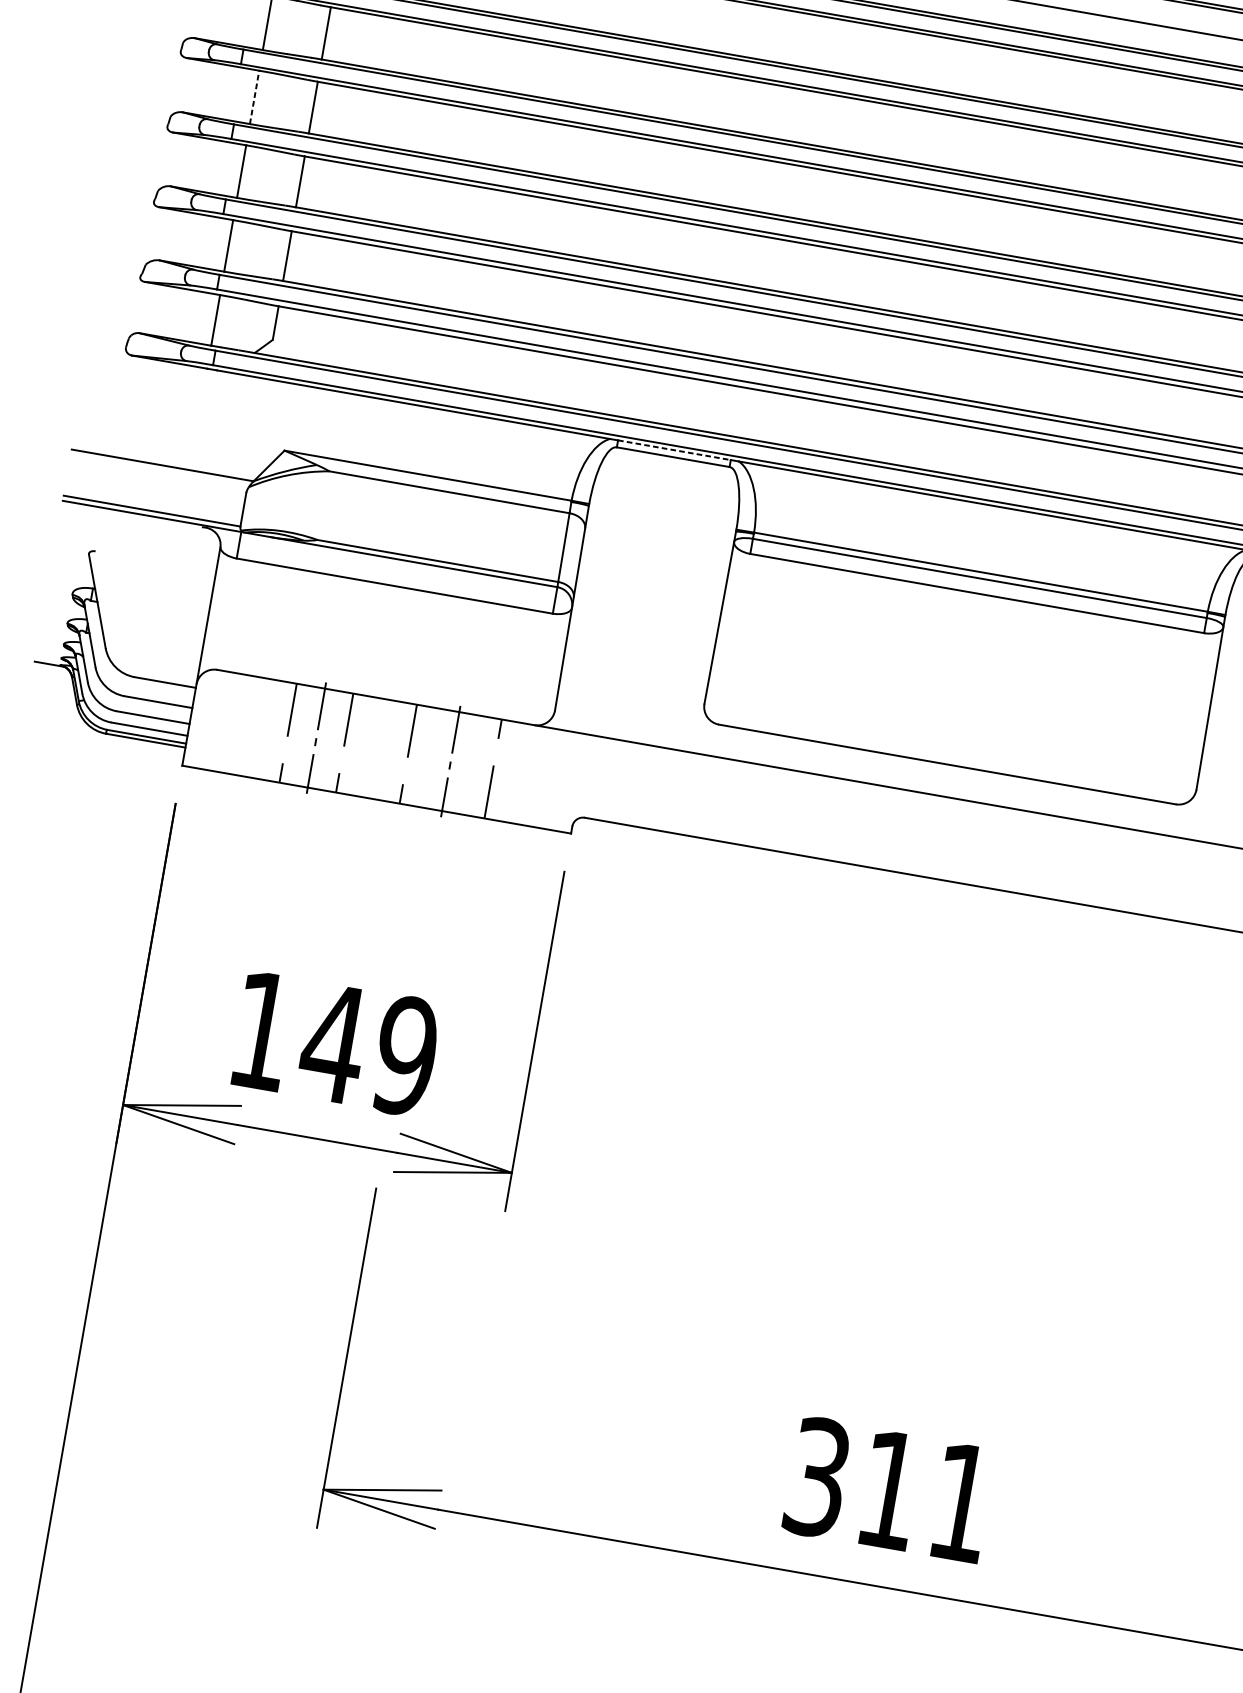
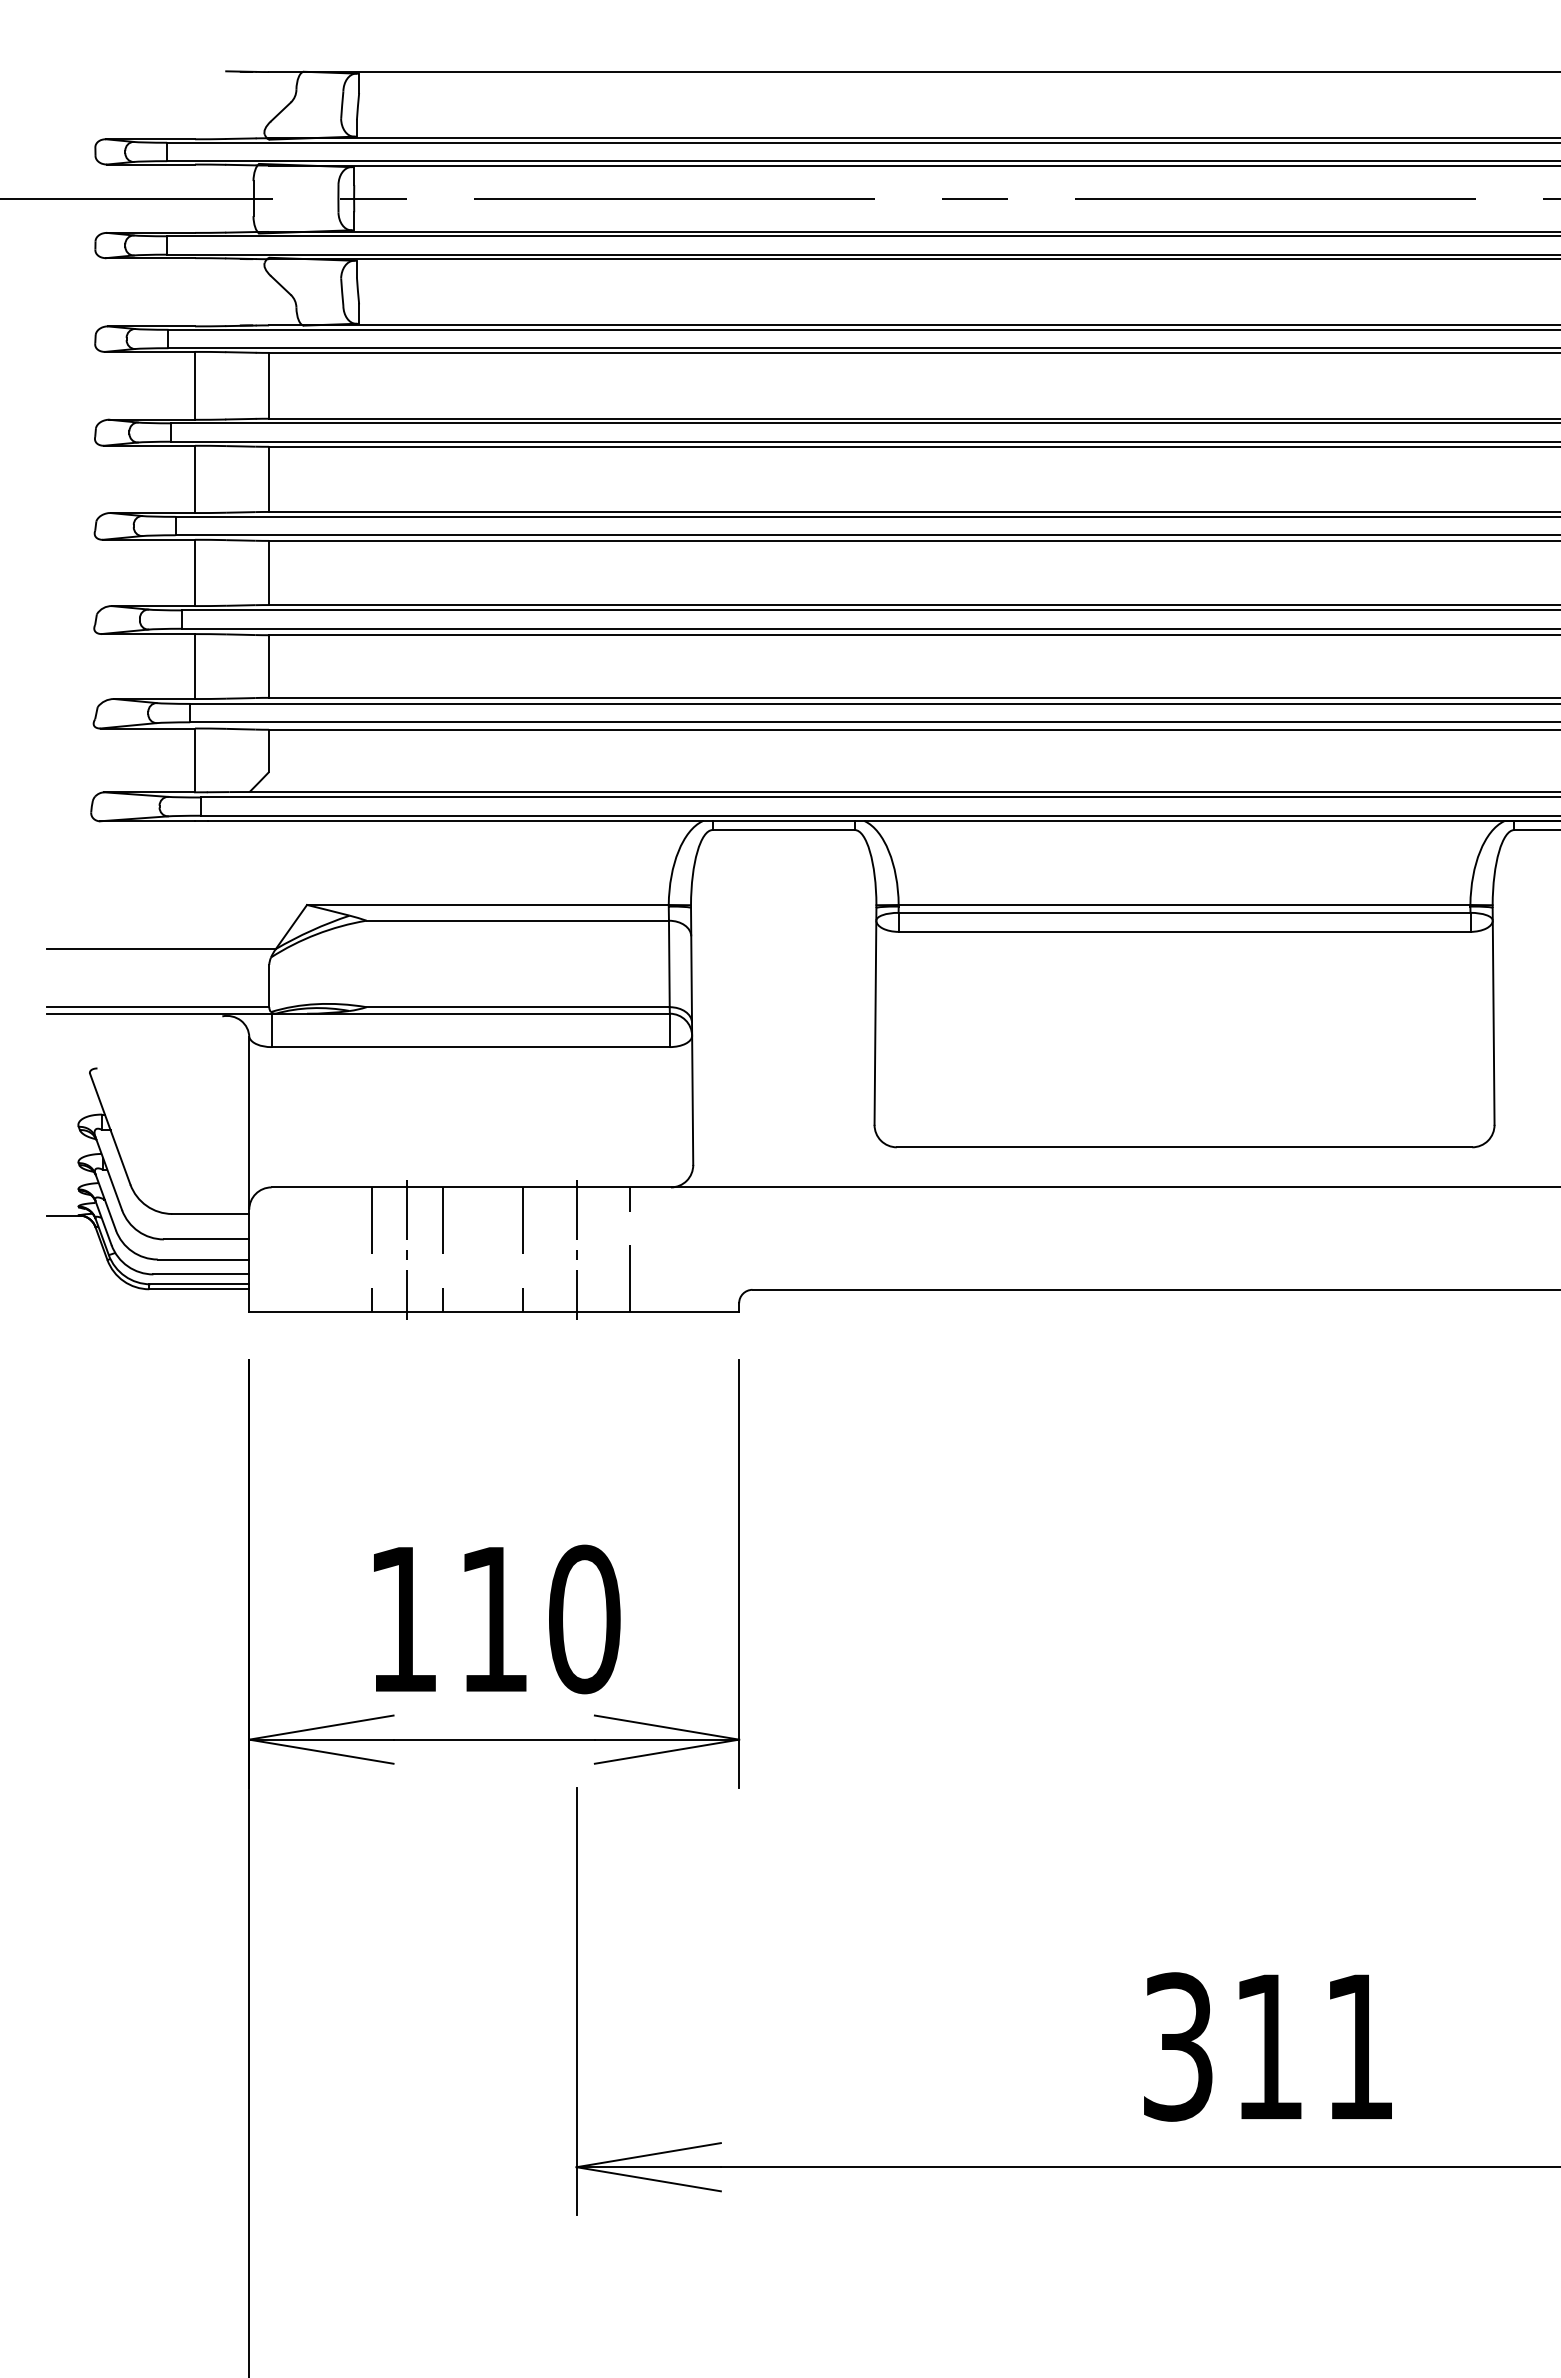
line: (254, 97) -> (195, 479), dashed -> solid
line: (675, 450) -> (784, 821), dashed -> solid
text: (368, 1049) -> (537, 1619), 149 -> 110

